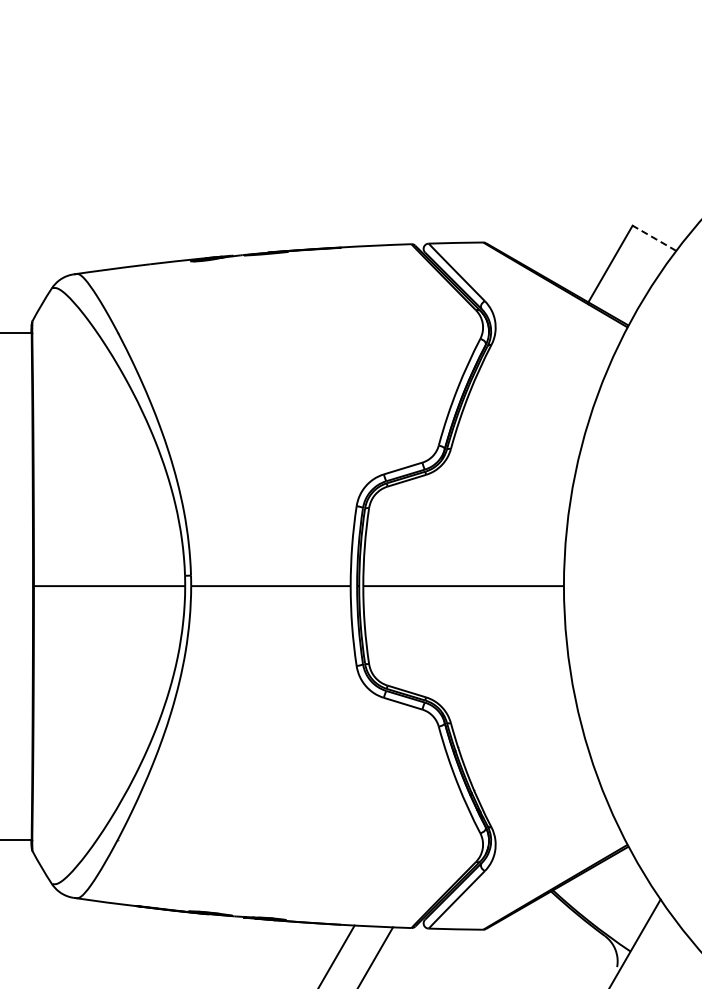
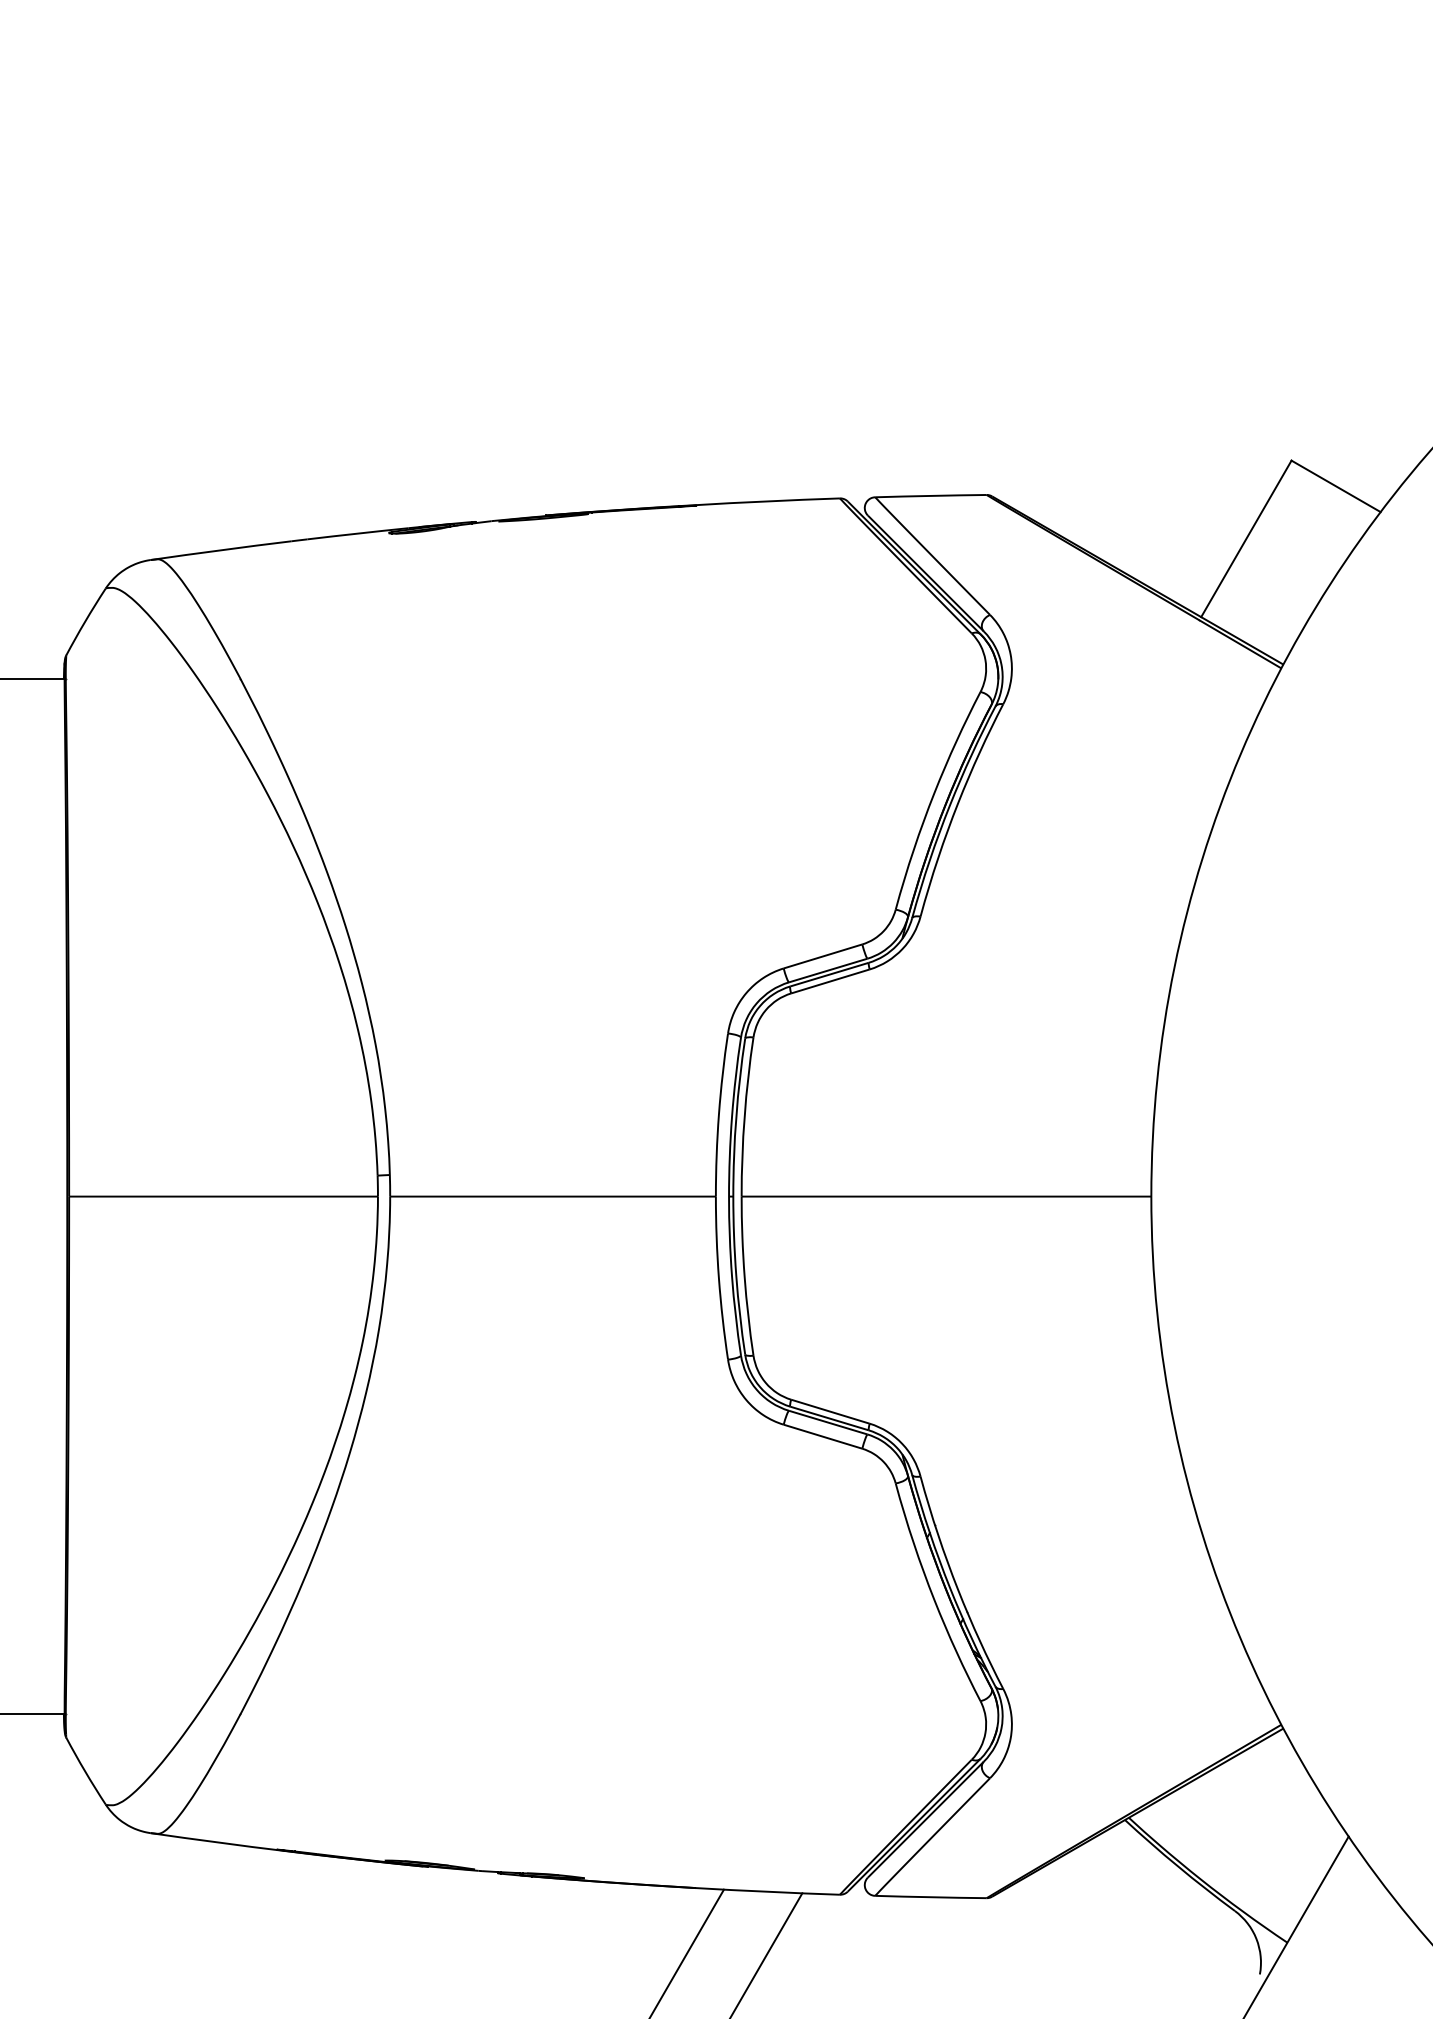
line: (654, 238) -> (1336, 486), dashed -> solid

